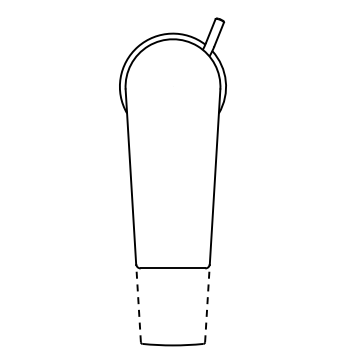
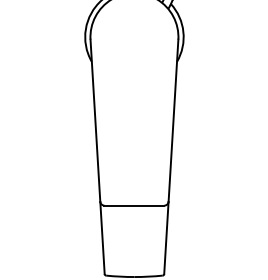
line: (138, 303) -> (102, 238), dashed -> solid
line: (207, 303) -> (166, 238), dashed -> solid

